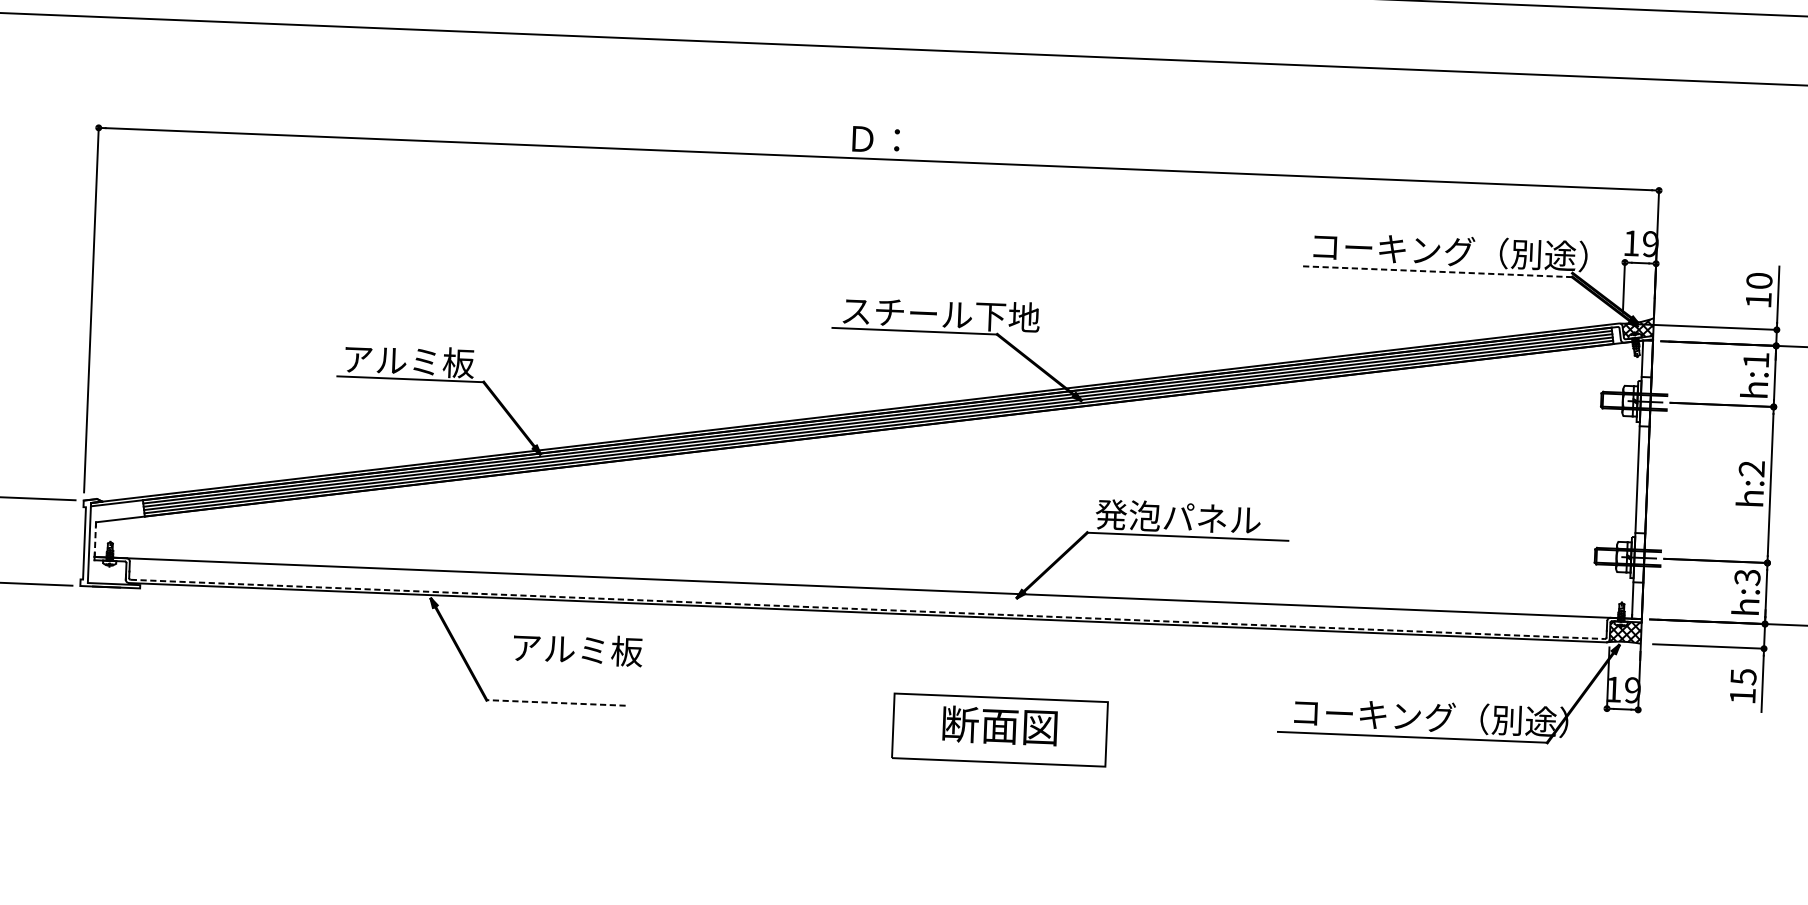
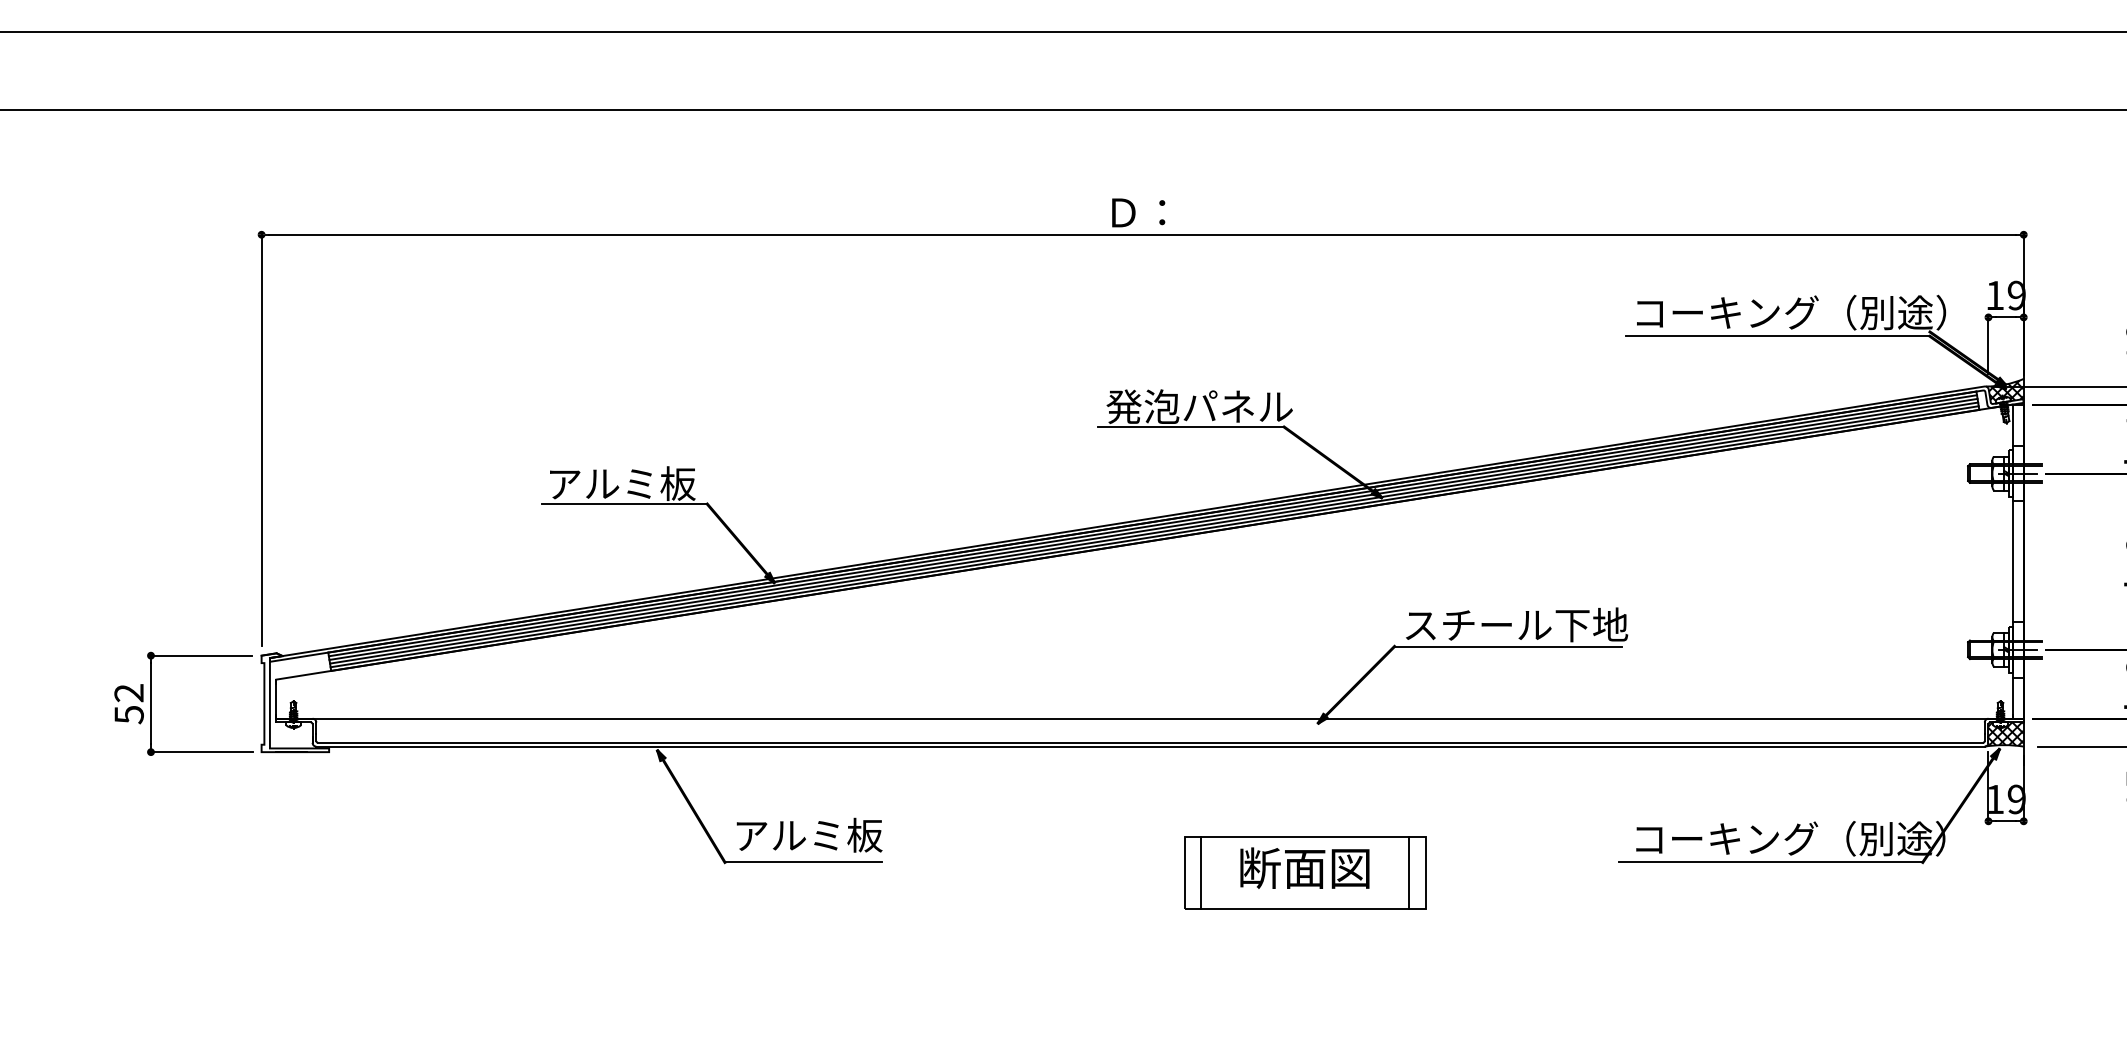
line: (1438, 271) -> (1778, 336), dashed -> solid
text: (939, 313) -> (1218, 406), スチール下地 -> 発泡パネル
text: (1195, 517) -> (1515, 624), 発泡パネル -> スチール下地
line: (95, 539) -> (276, 699), dashed -> solid
line: (868, 609) -> (1151, 742), dashed -> solid
text: (577, 648) -> (809, 834), moved
line: (555, 702) -> (802, 862), dashed -> solid
line: (908, 726) -> (1201, 872), added
line: (1091, 733) -> (1408, 872), added

